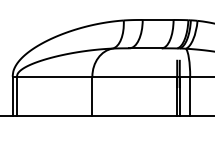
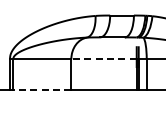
line: (135, 77) -> (104, 59), solid -> dashed
line: (53, 115) -> (41, 89), solid -> dashed

